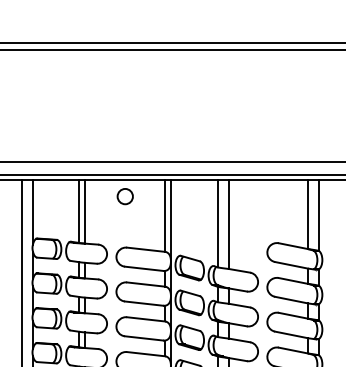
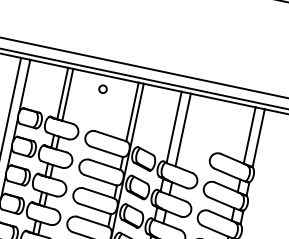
circle: (124, 196) -> (102, 88), size x0.6

